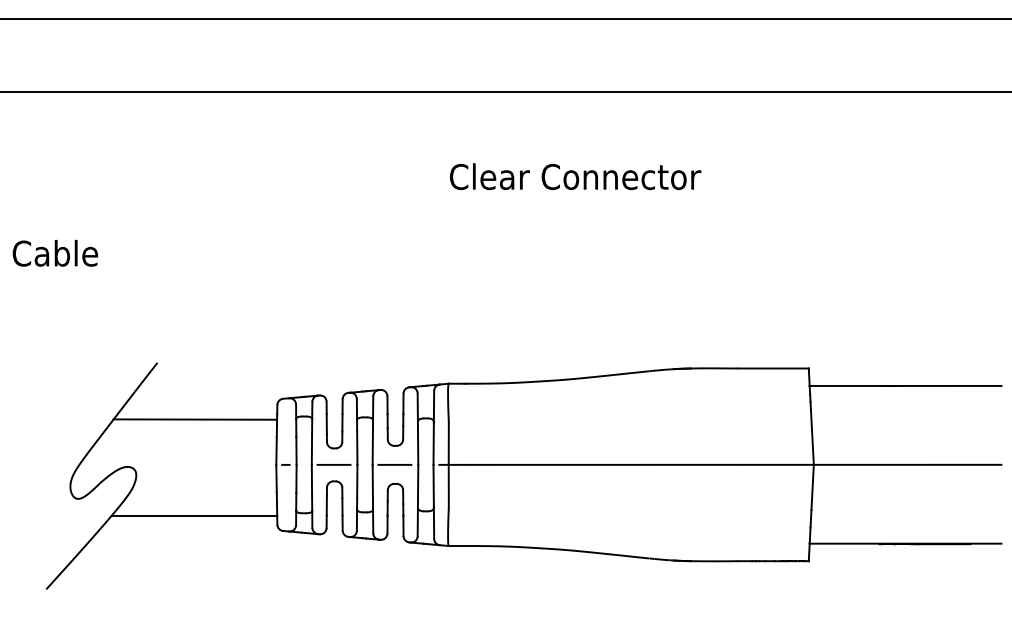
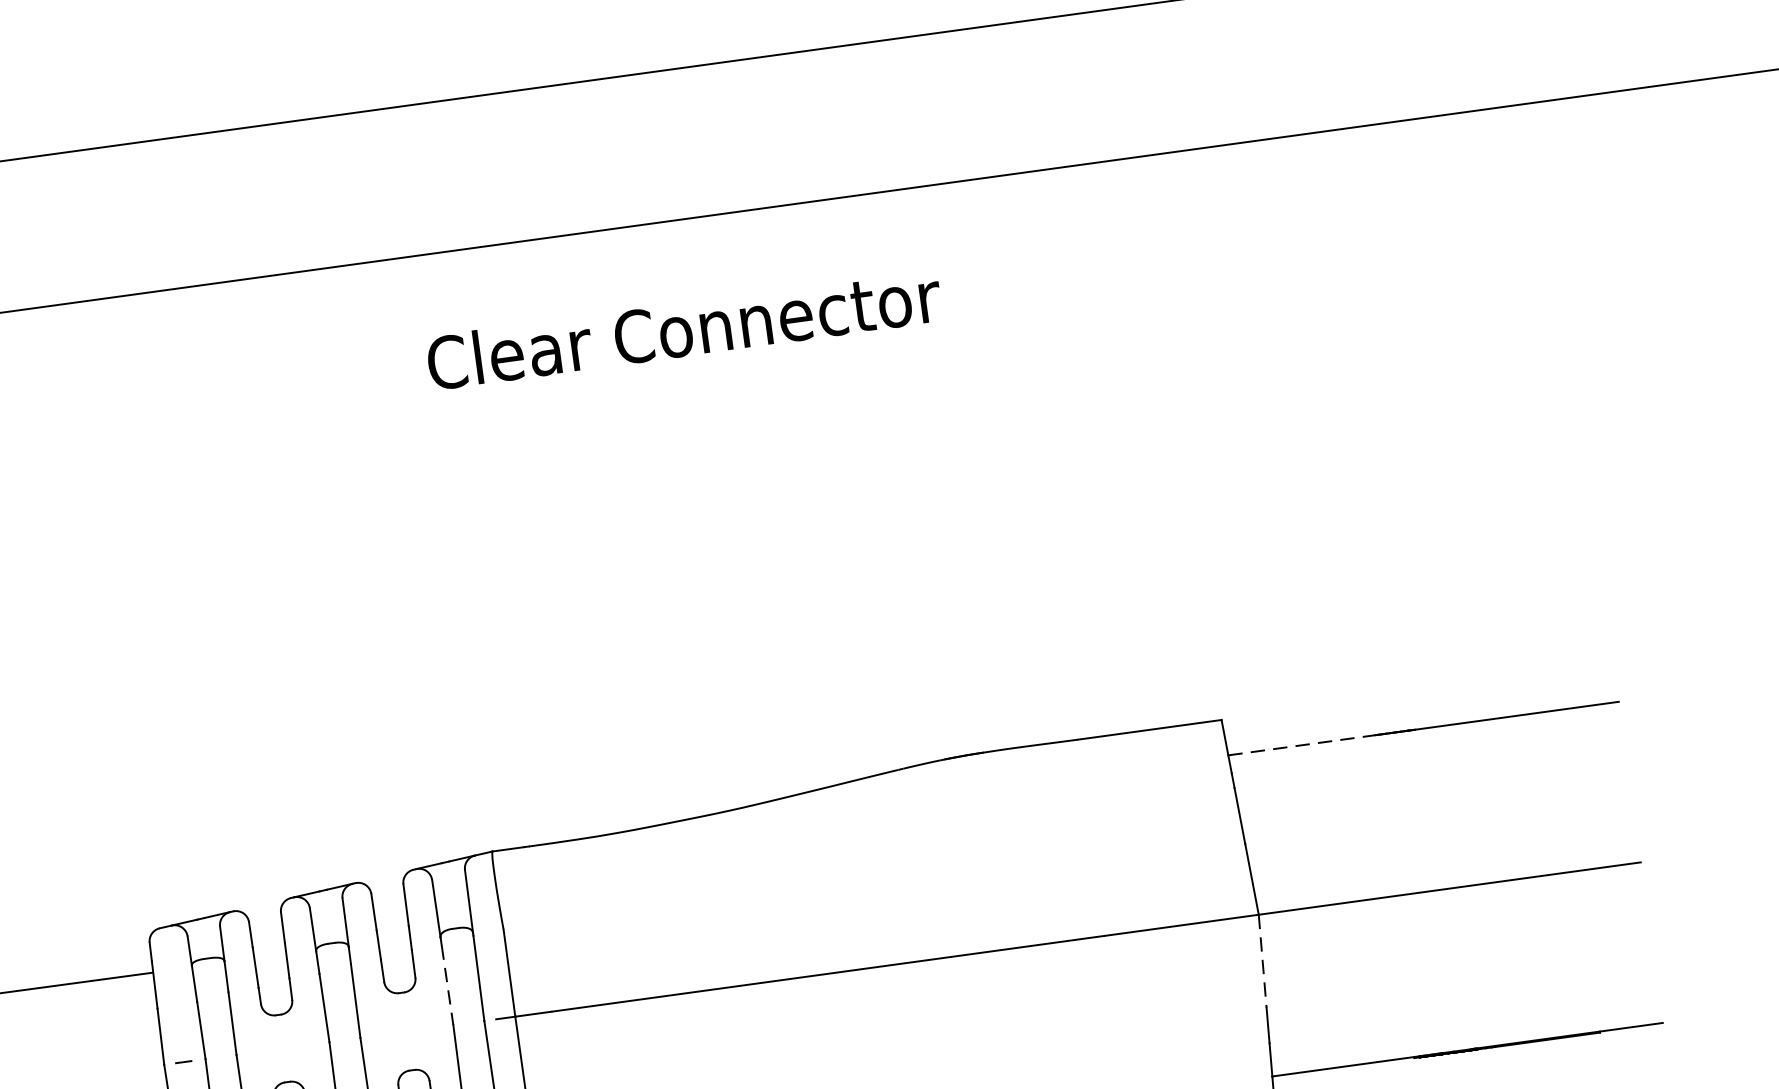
text: (575, 176) -> (684, 328), moved
line: (846, 385) -> (1303, 744), solid -> dashed
line: (418, 445) -> (448, 985), solid -> dashed
line: (333, 464) -> (280, 1048), removed
line: (394, 464) -> (404, 1031), removed
line: (812, 487) -> (1262, 961), solid -> dashed

